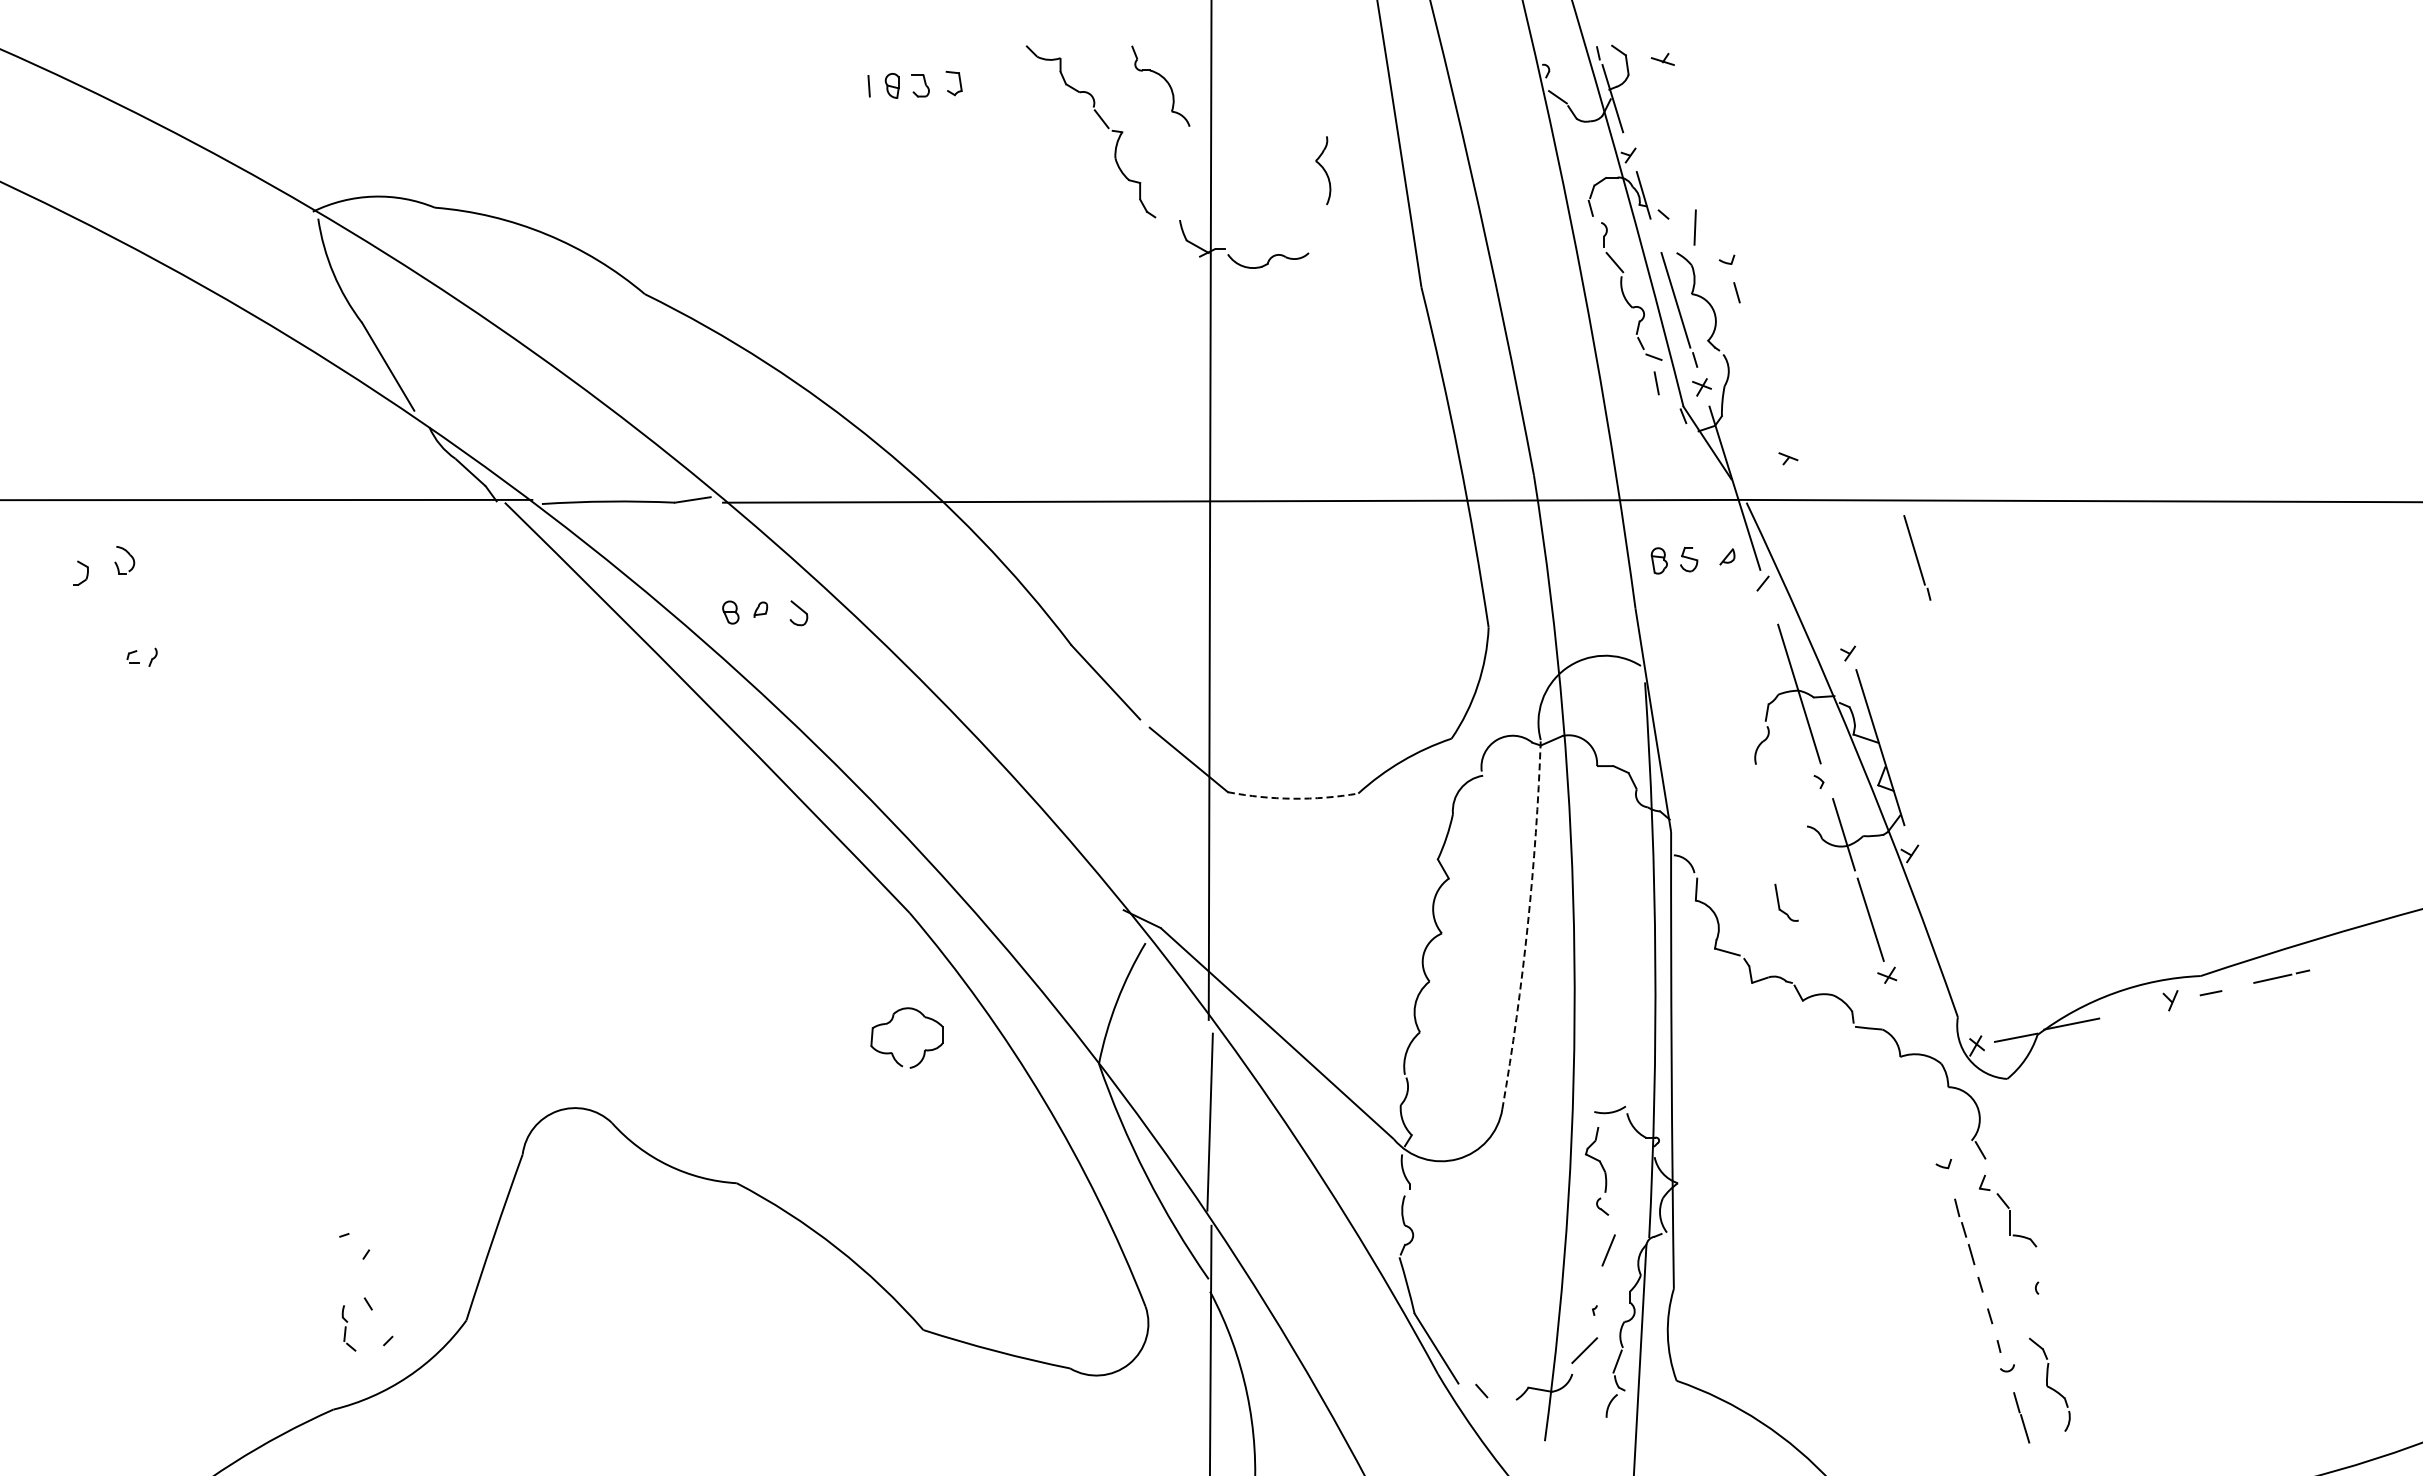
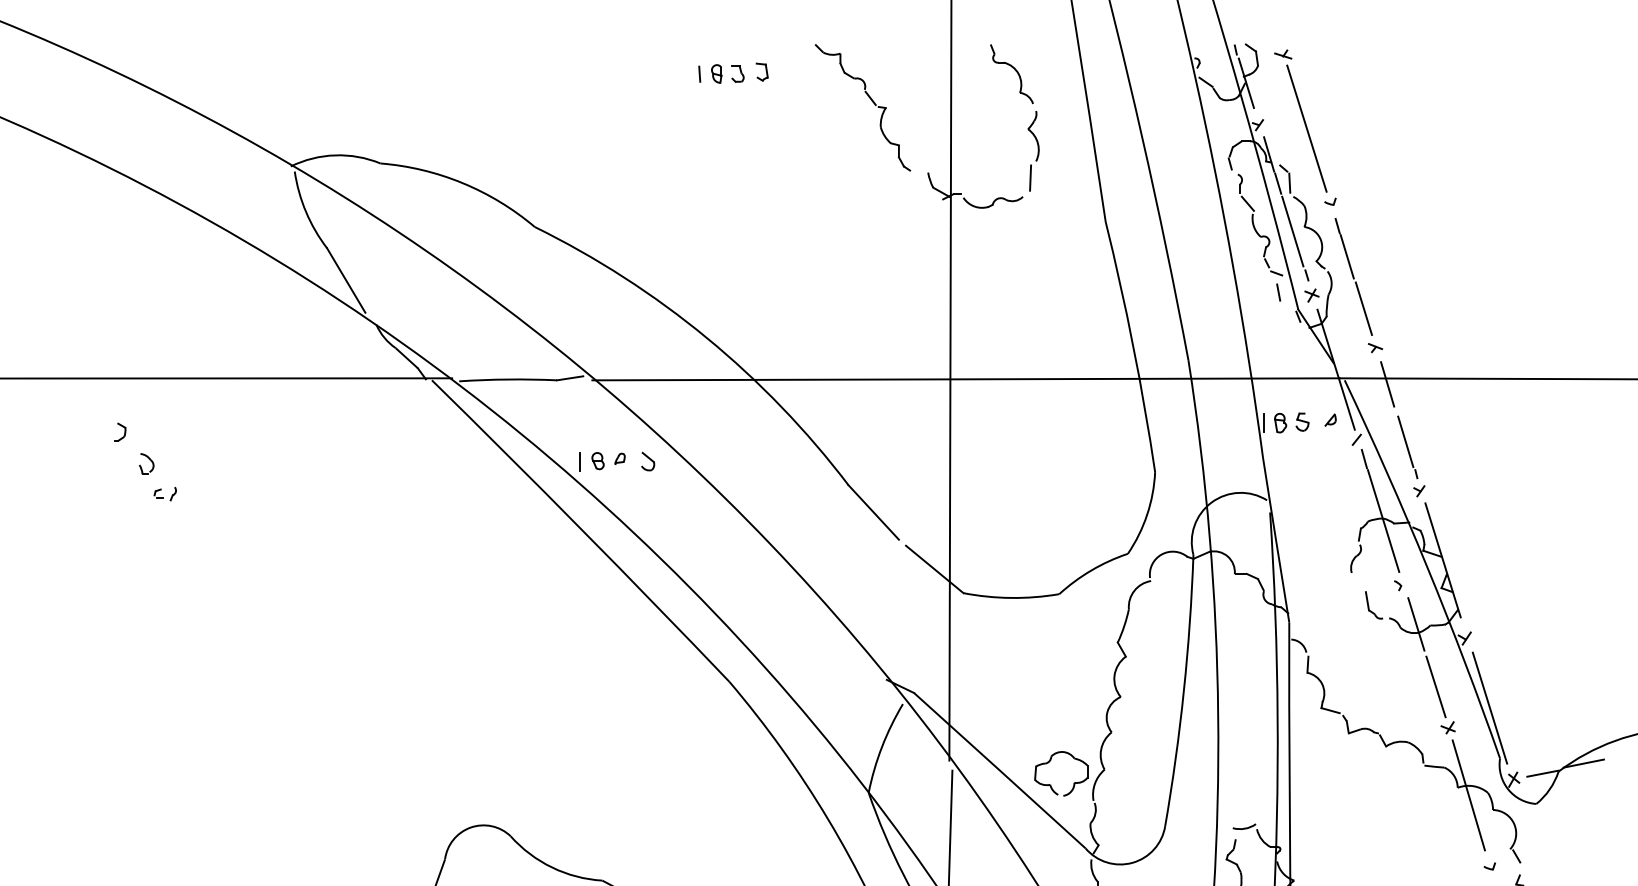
part: (1164, 80) -> (1014, 69), moved
line: (1694, 160) -> (1306, 128), added
line: (1694, 227) -> (1030, 178), moved
line: (1655, 234) -> (1277, 183), added
line: (1671, 234) -> (1289, 183), added
line: (1749, 334) -> (1346, 256), added
line: (1772, 404) -> (1363, 308), added
line: (1804, 507) -> (1387, 383), added
part: (129, 555) -> (150, 460), moved
part: (1917, 557) -> (1407, 447), moved
line: (1636, 559) -> (1263, 422), added
line: (1772, 609) -> (1363, 458), added
line: (706, 613) -> (580, 461), added
arc: (1293, 798) -> (1011, 597), dashed -> solid
part: (1779, 902) -> (1368, 605), moved
arc: (1527, 925) -> (1183, 691), dashed -> solid
line: (1943, 948) -> (1489, 708), added
part: (892, 1052) -> (1050, 784), moved
line: (1915, 1067) -> (1468, 795), added

